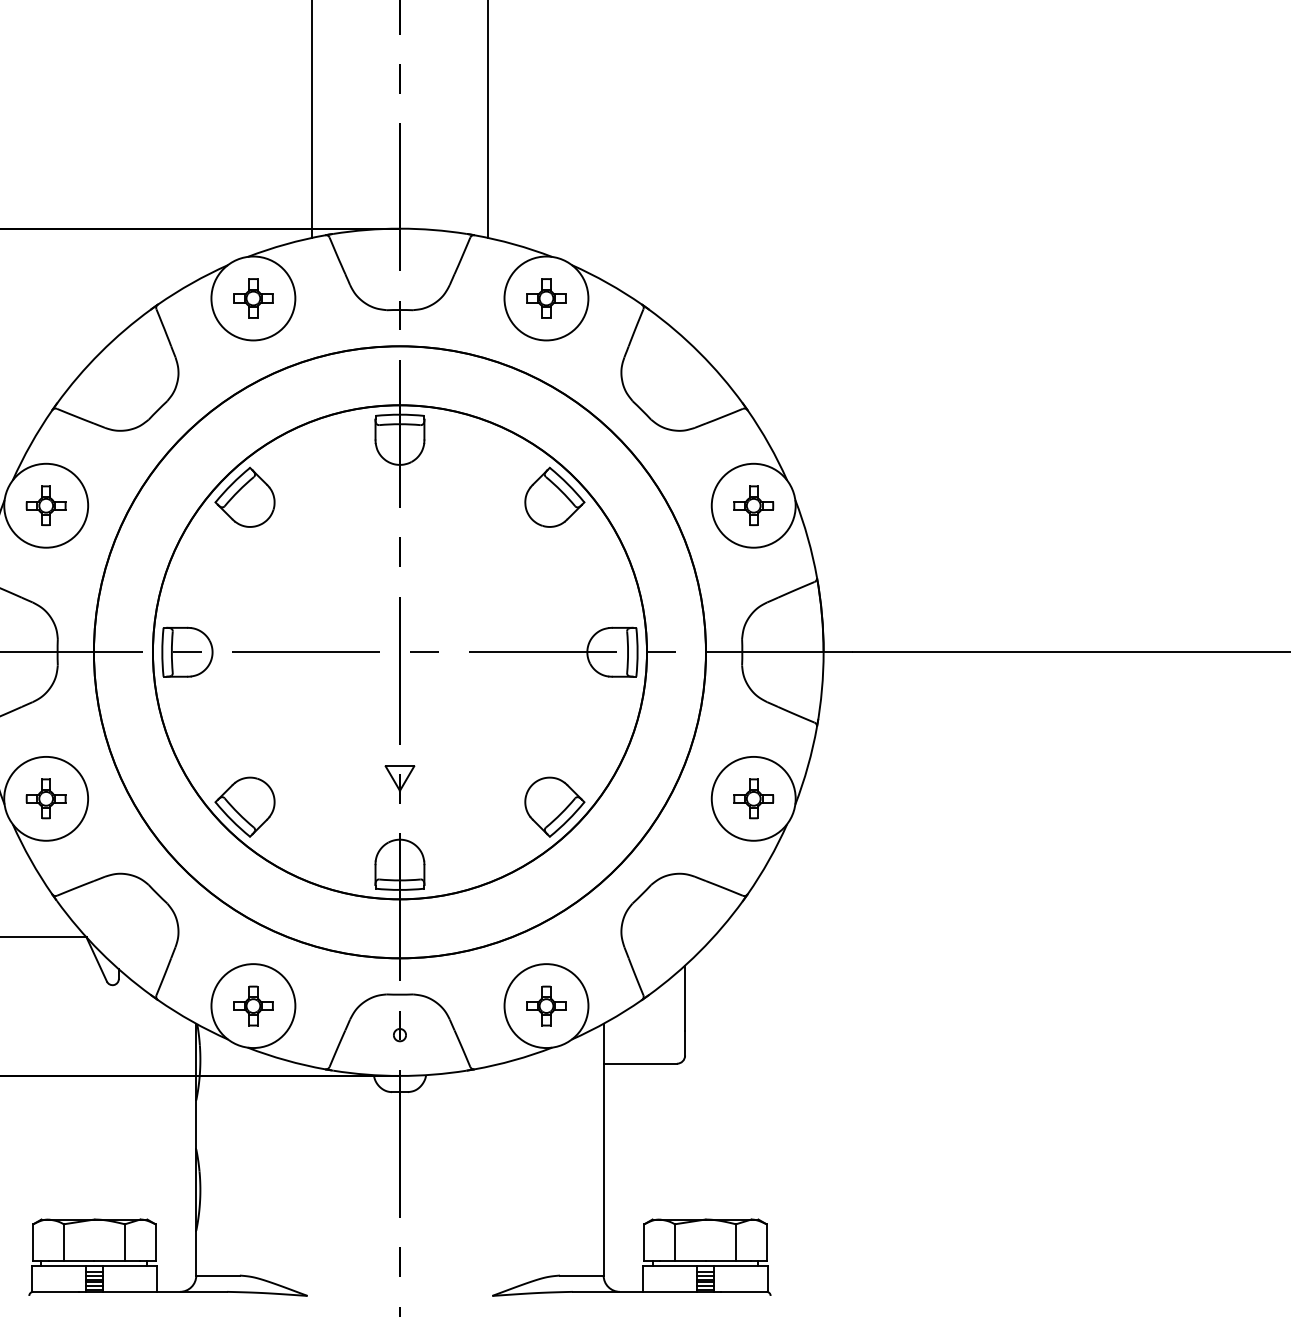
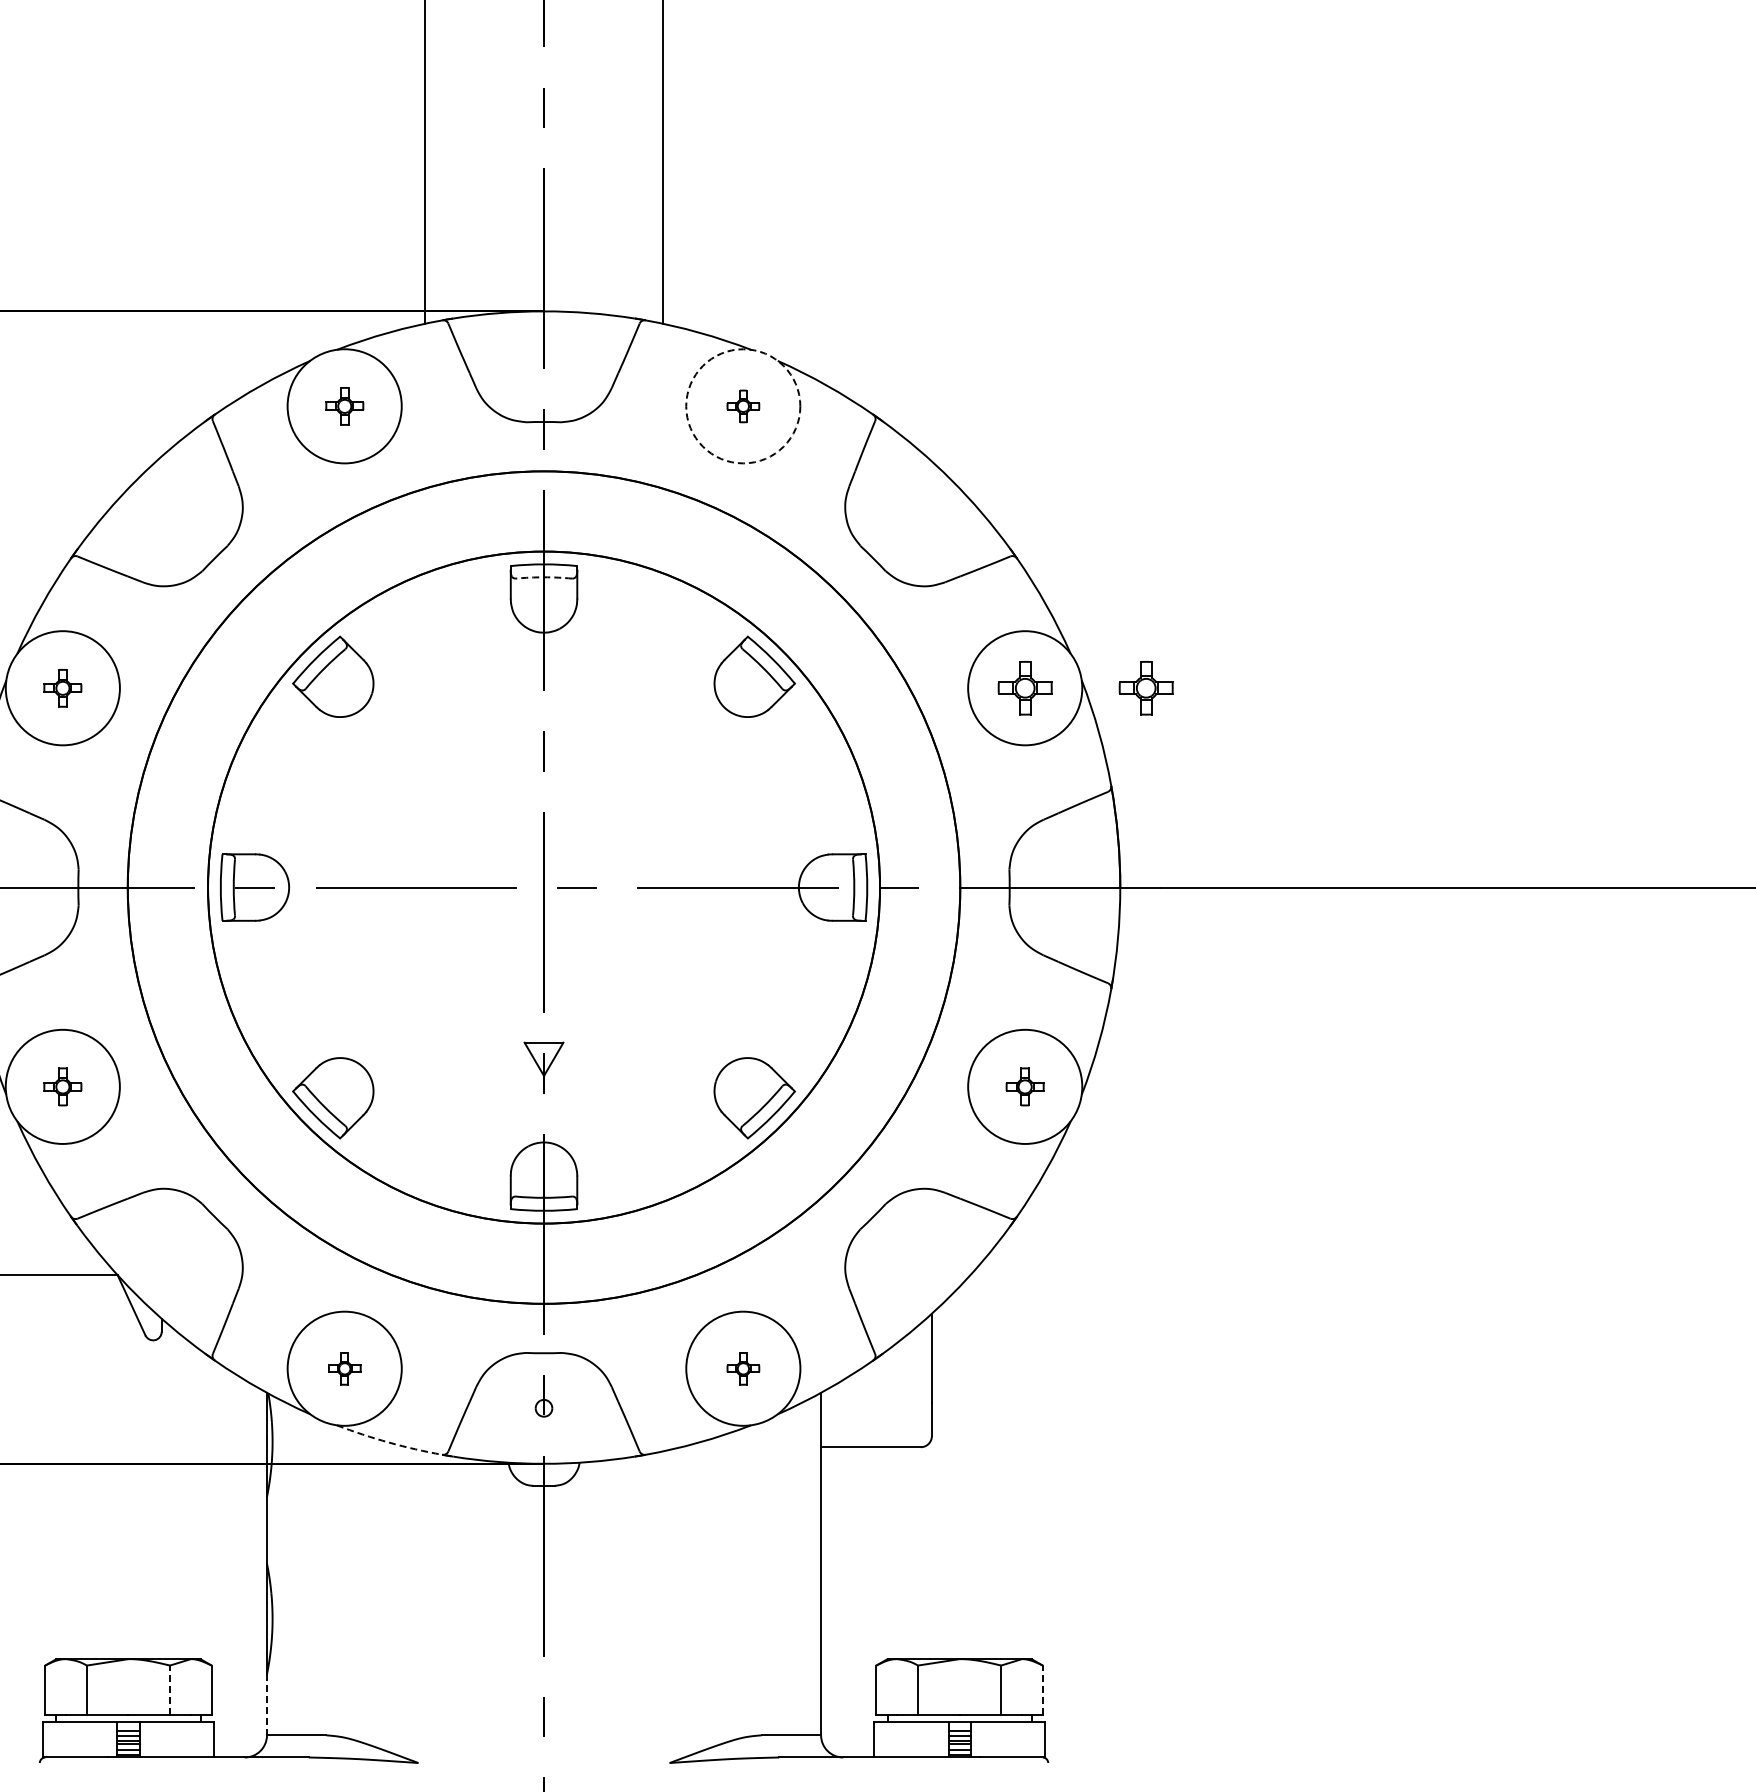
part: (253, 298) -> (344, 406), size x0.7
circle: (546, 298) -> (743, 406), solid -> dashed
part: (546, 298) -> (743, 406), size x0.6
arc: (400, 424) -> (544, 577), solid -> dashed
part: (45, 505) -> (62, 688), size x0.7
part: (842, 505) -> (1145, 688), added
part: (45, 798) -> (62, 1086), size x0.7
part: (753, 798) -> (1024, 1086), size x0.7
part: (253, 1005) -> (344, 1368), size x0.6
part: (546, 1005) -> (743, 1368), size x0.6
arc: (285, 1060) -> (388, 1442), solid -> dashed
line: (125, 1242) -> (170, 1690), solid -> dashed
line: (766, 1242) -> (1042, 1690), solid -> dashed
line: (195, 1253) -> (266, 1705), solid -> dashed

